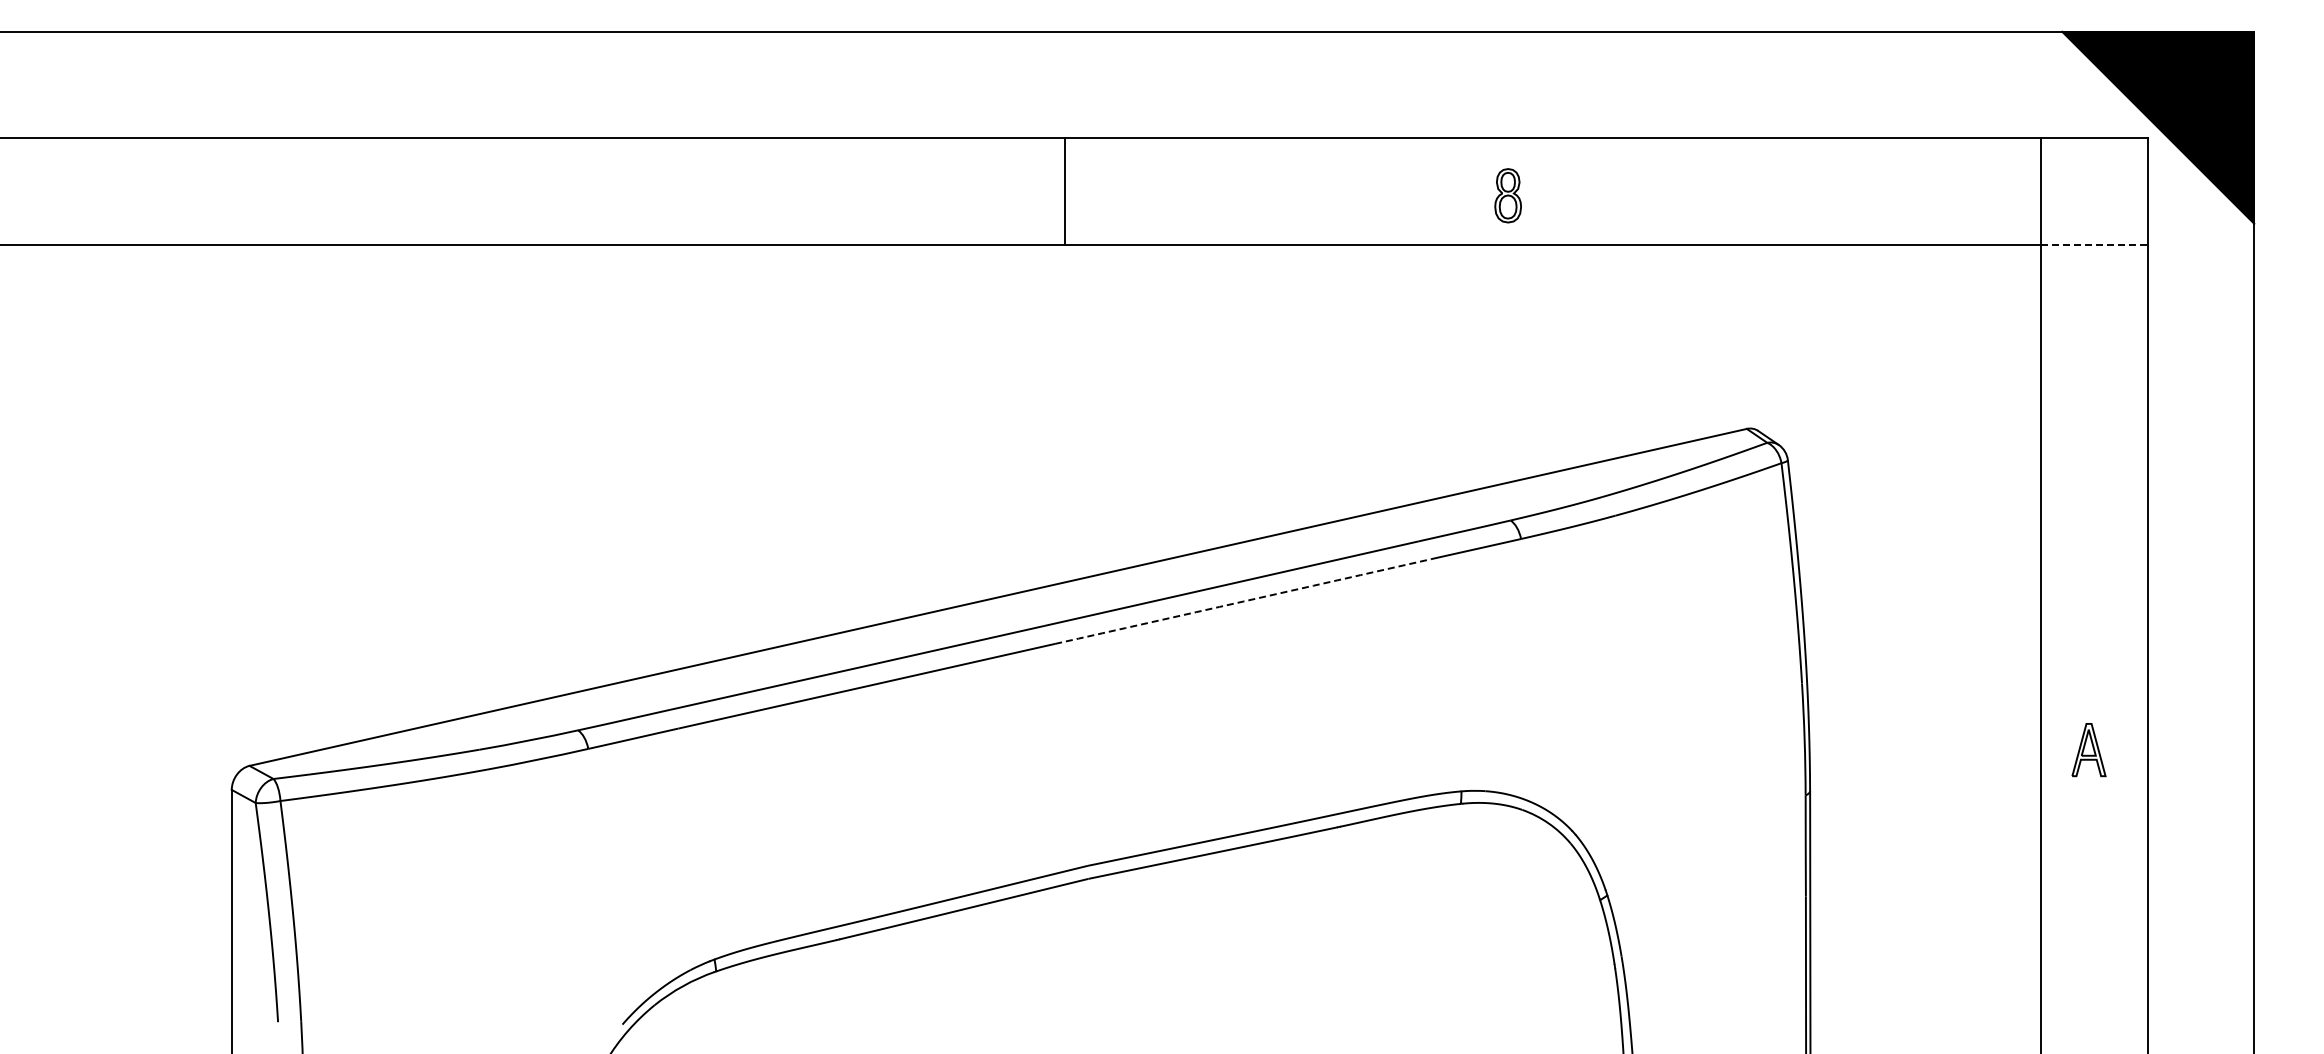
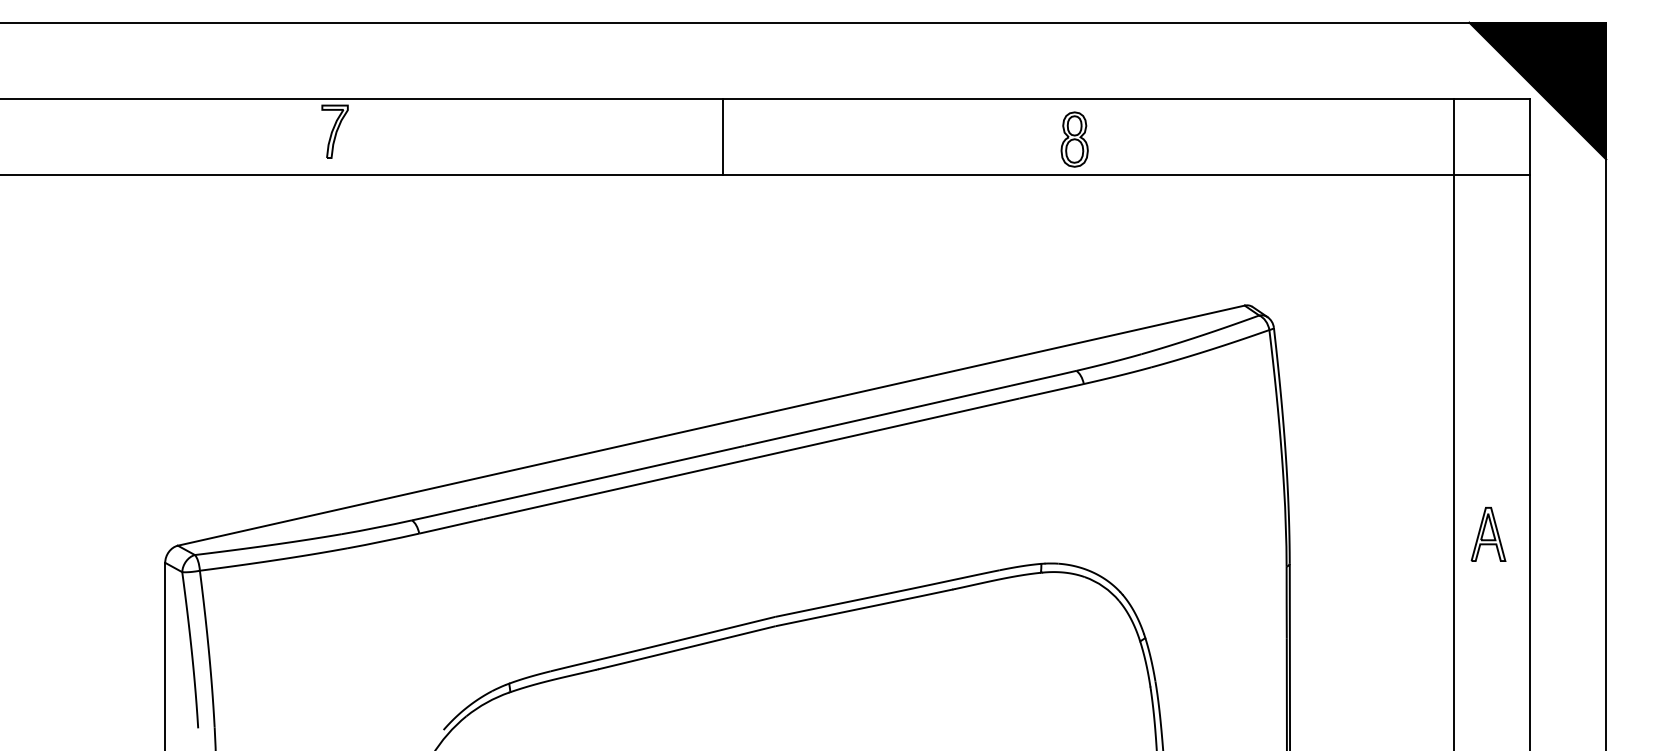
part: (469, 184) -> (334, 131), added
line: (1065, 191) -> (722, 136), moved
part: (1507, 195) -> (1074, 139), size x1.43
line: (2094, 245) -> (1492, 174), dashed -> solid
arc: (1243, 601) -> (886, 428), dashed -> solid
part: (2088, 749) -> (1488, 534), size x1.43

